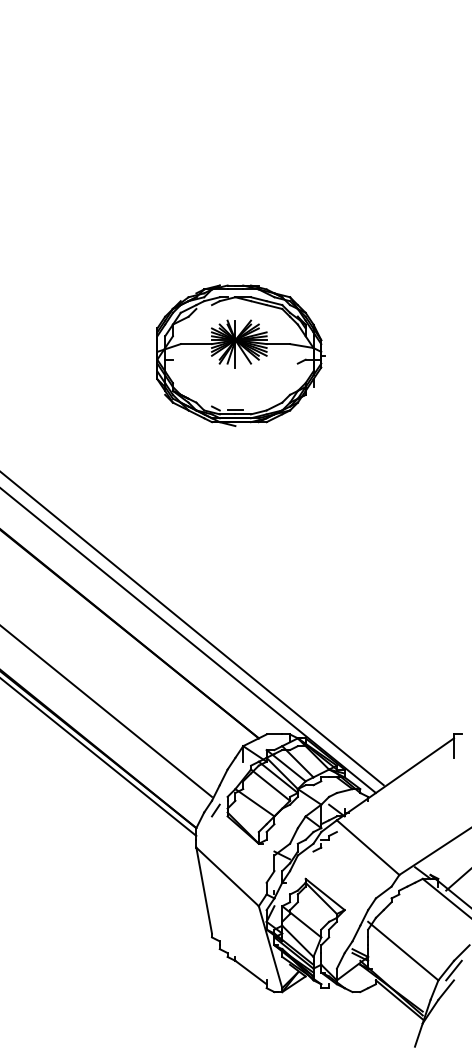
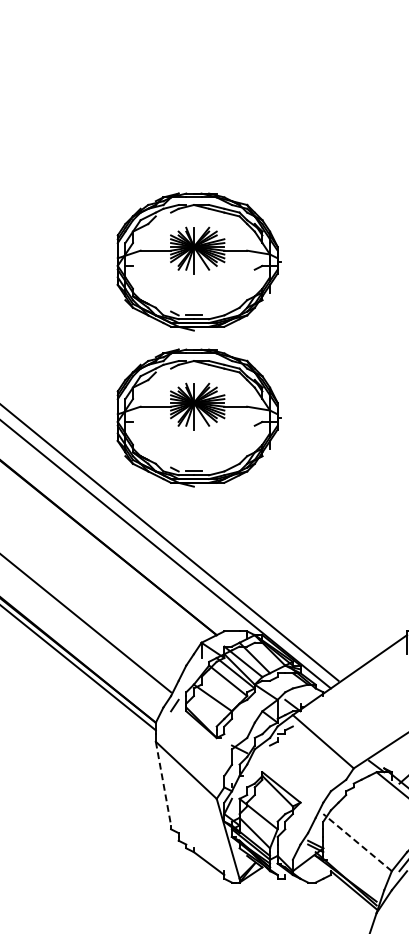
part: (240, 515) -> (198, 417), added
line: (204, 890) -> (163, 783), solid -> dashed
line: (403, 951) -> (357, 843), solid -> dashed

